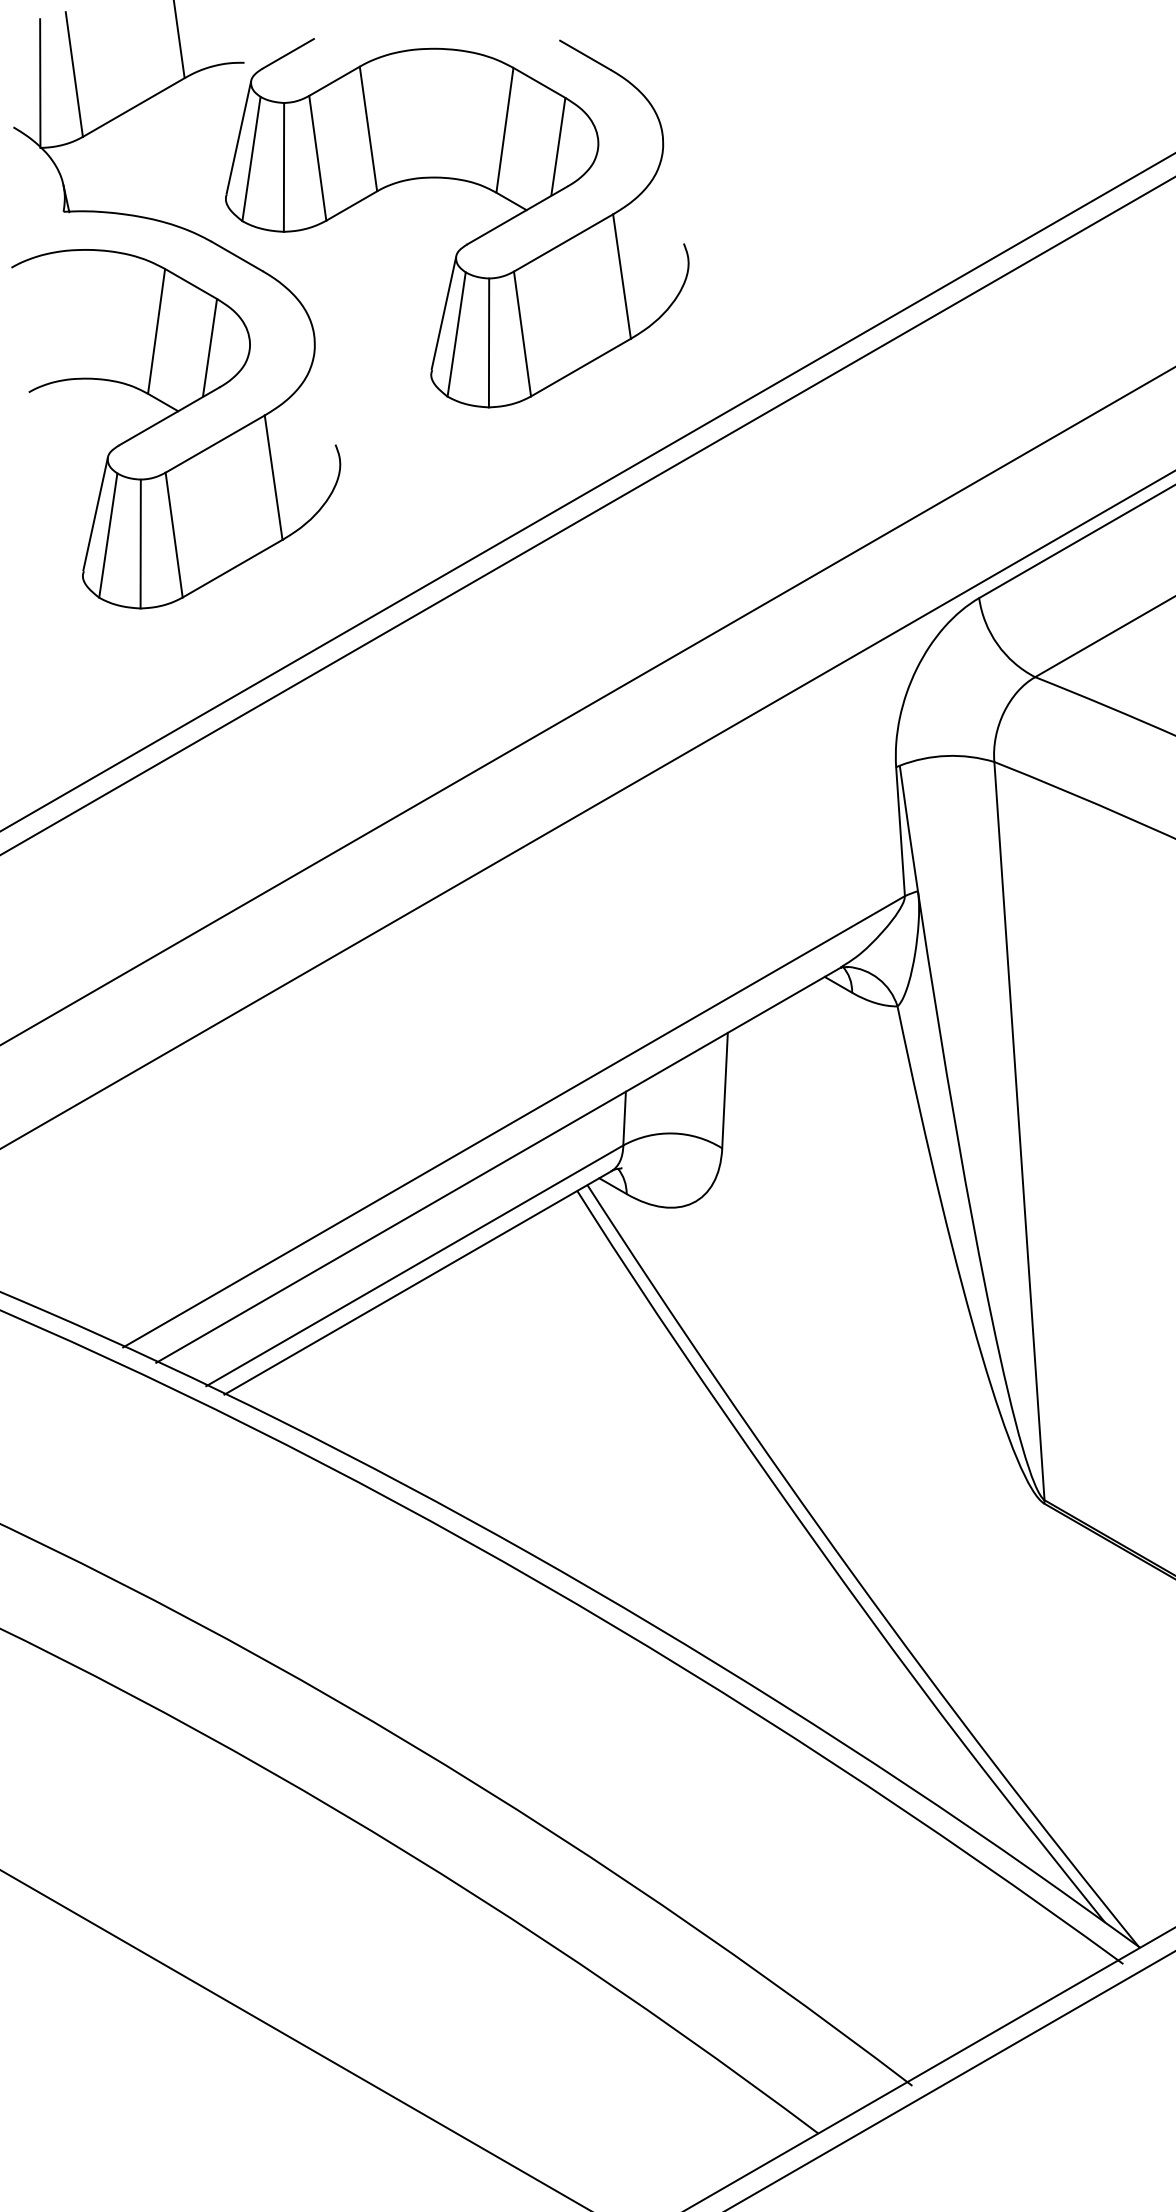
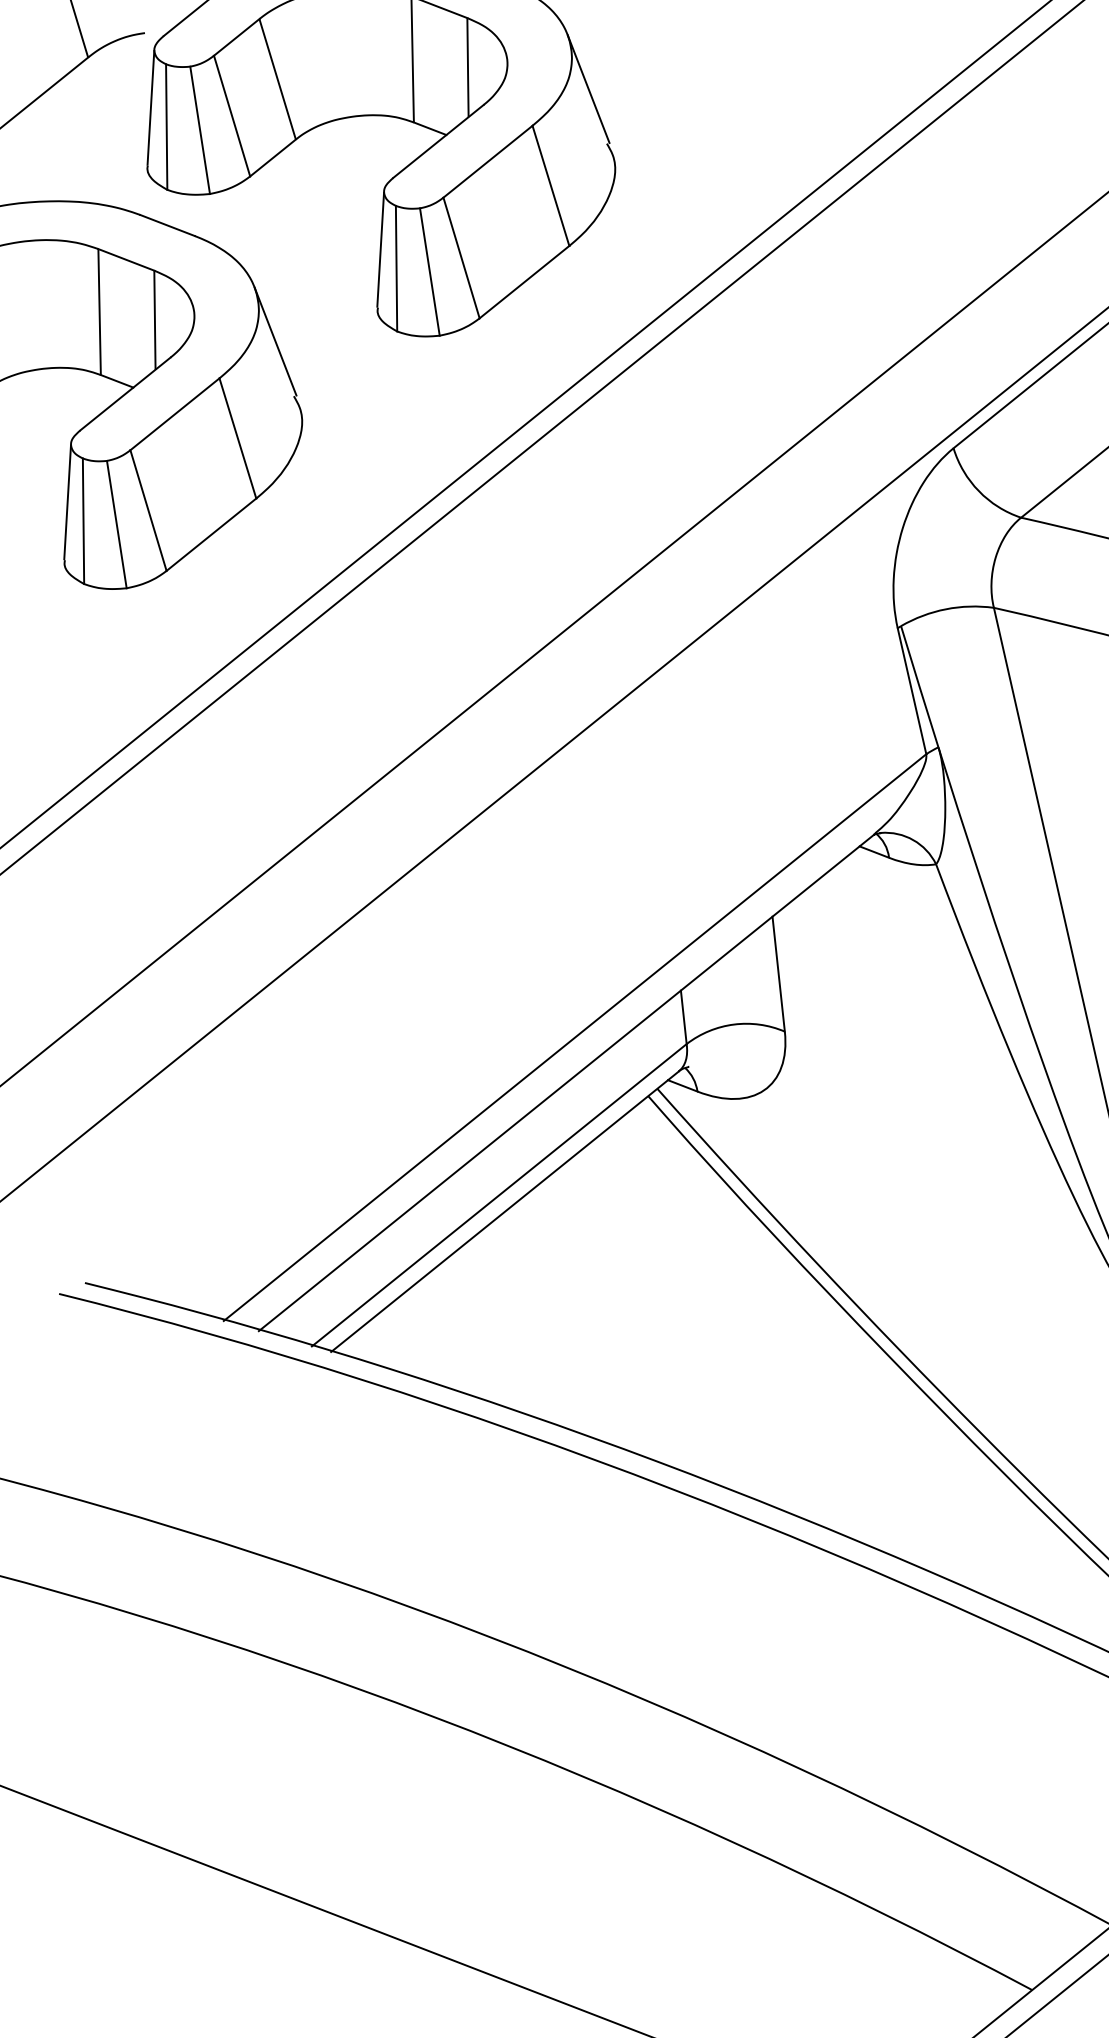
line: (673, 186) -> (587, 88), added
line: (325, 387) -> (275, 341), added

